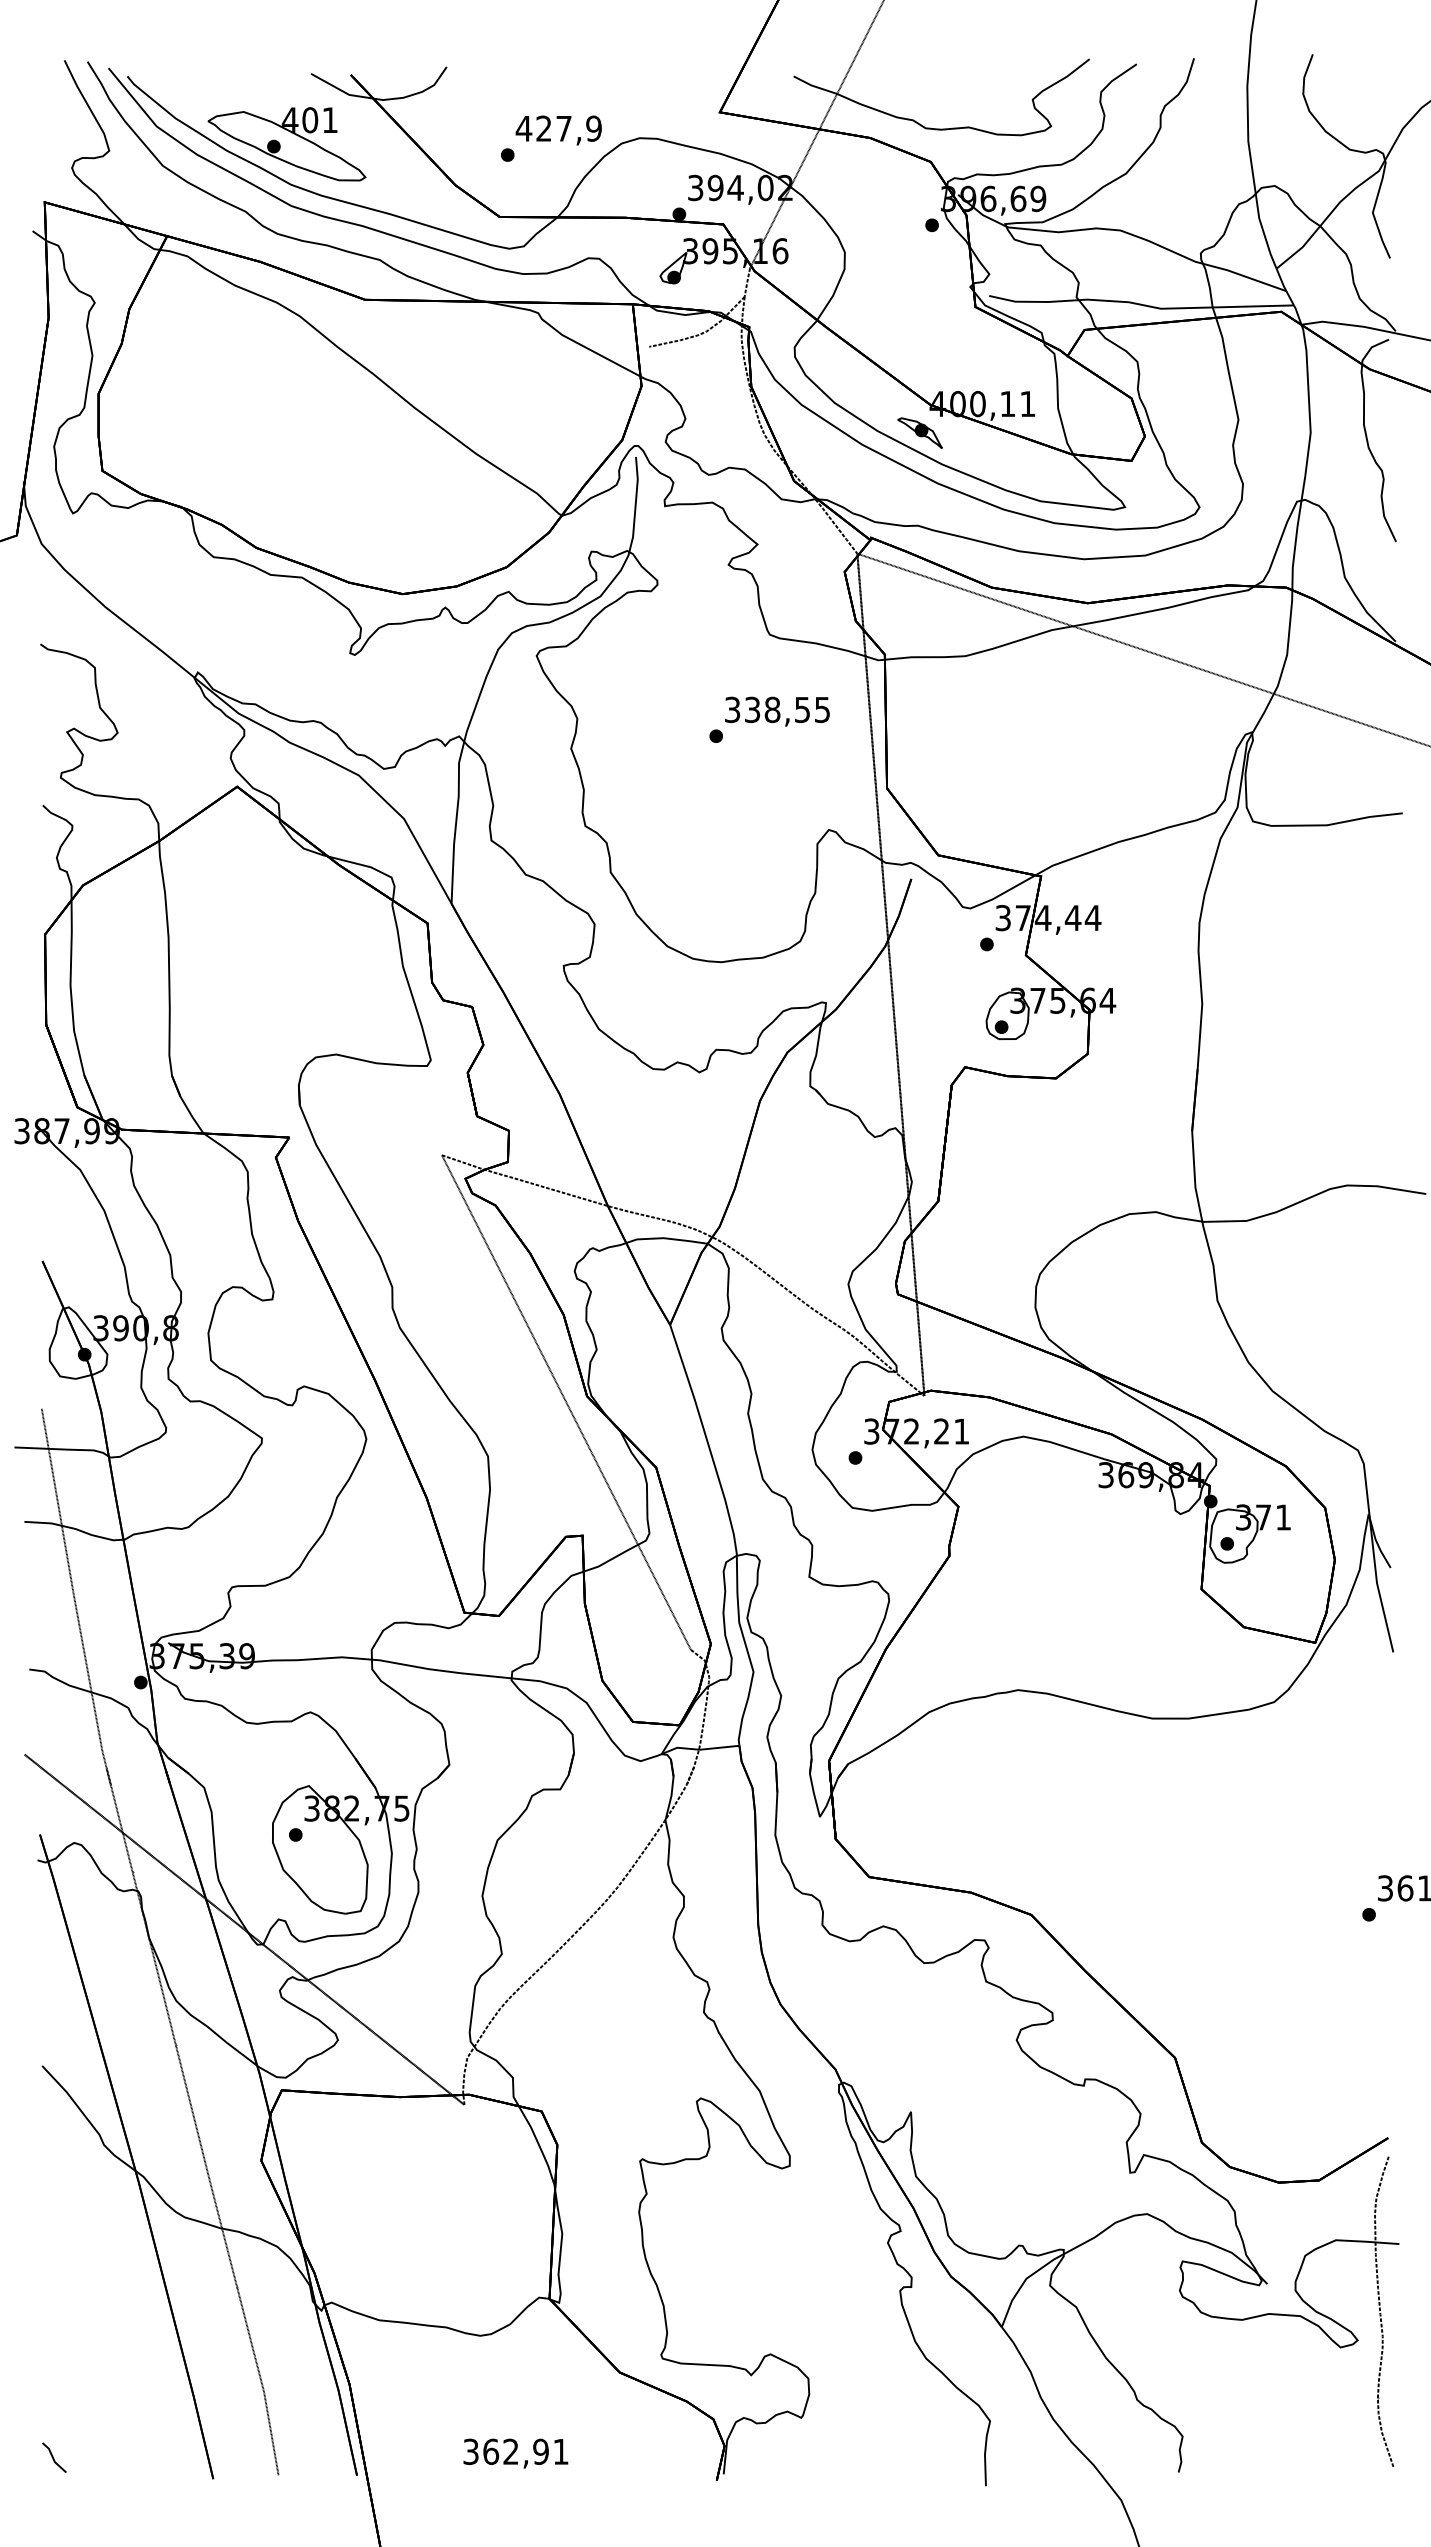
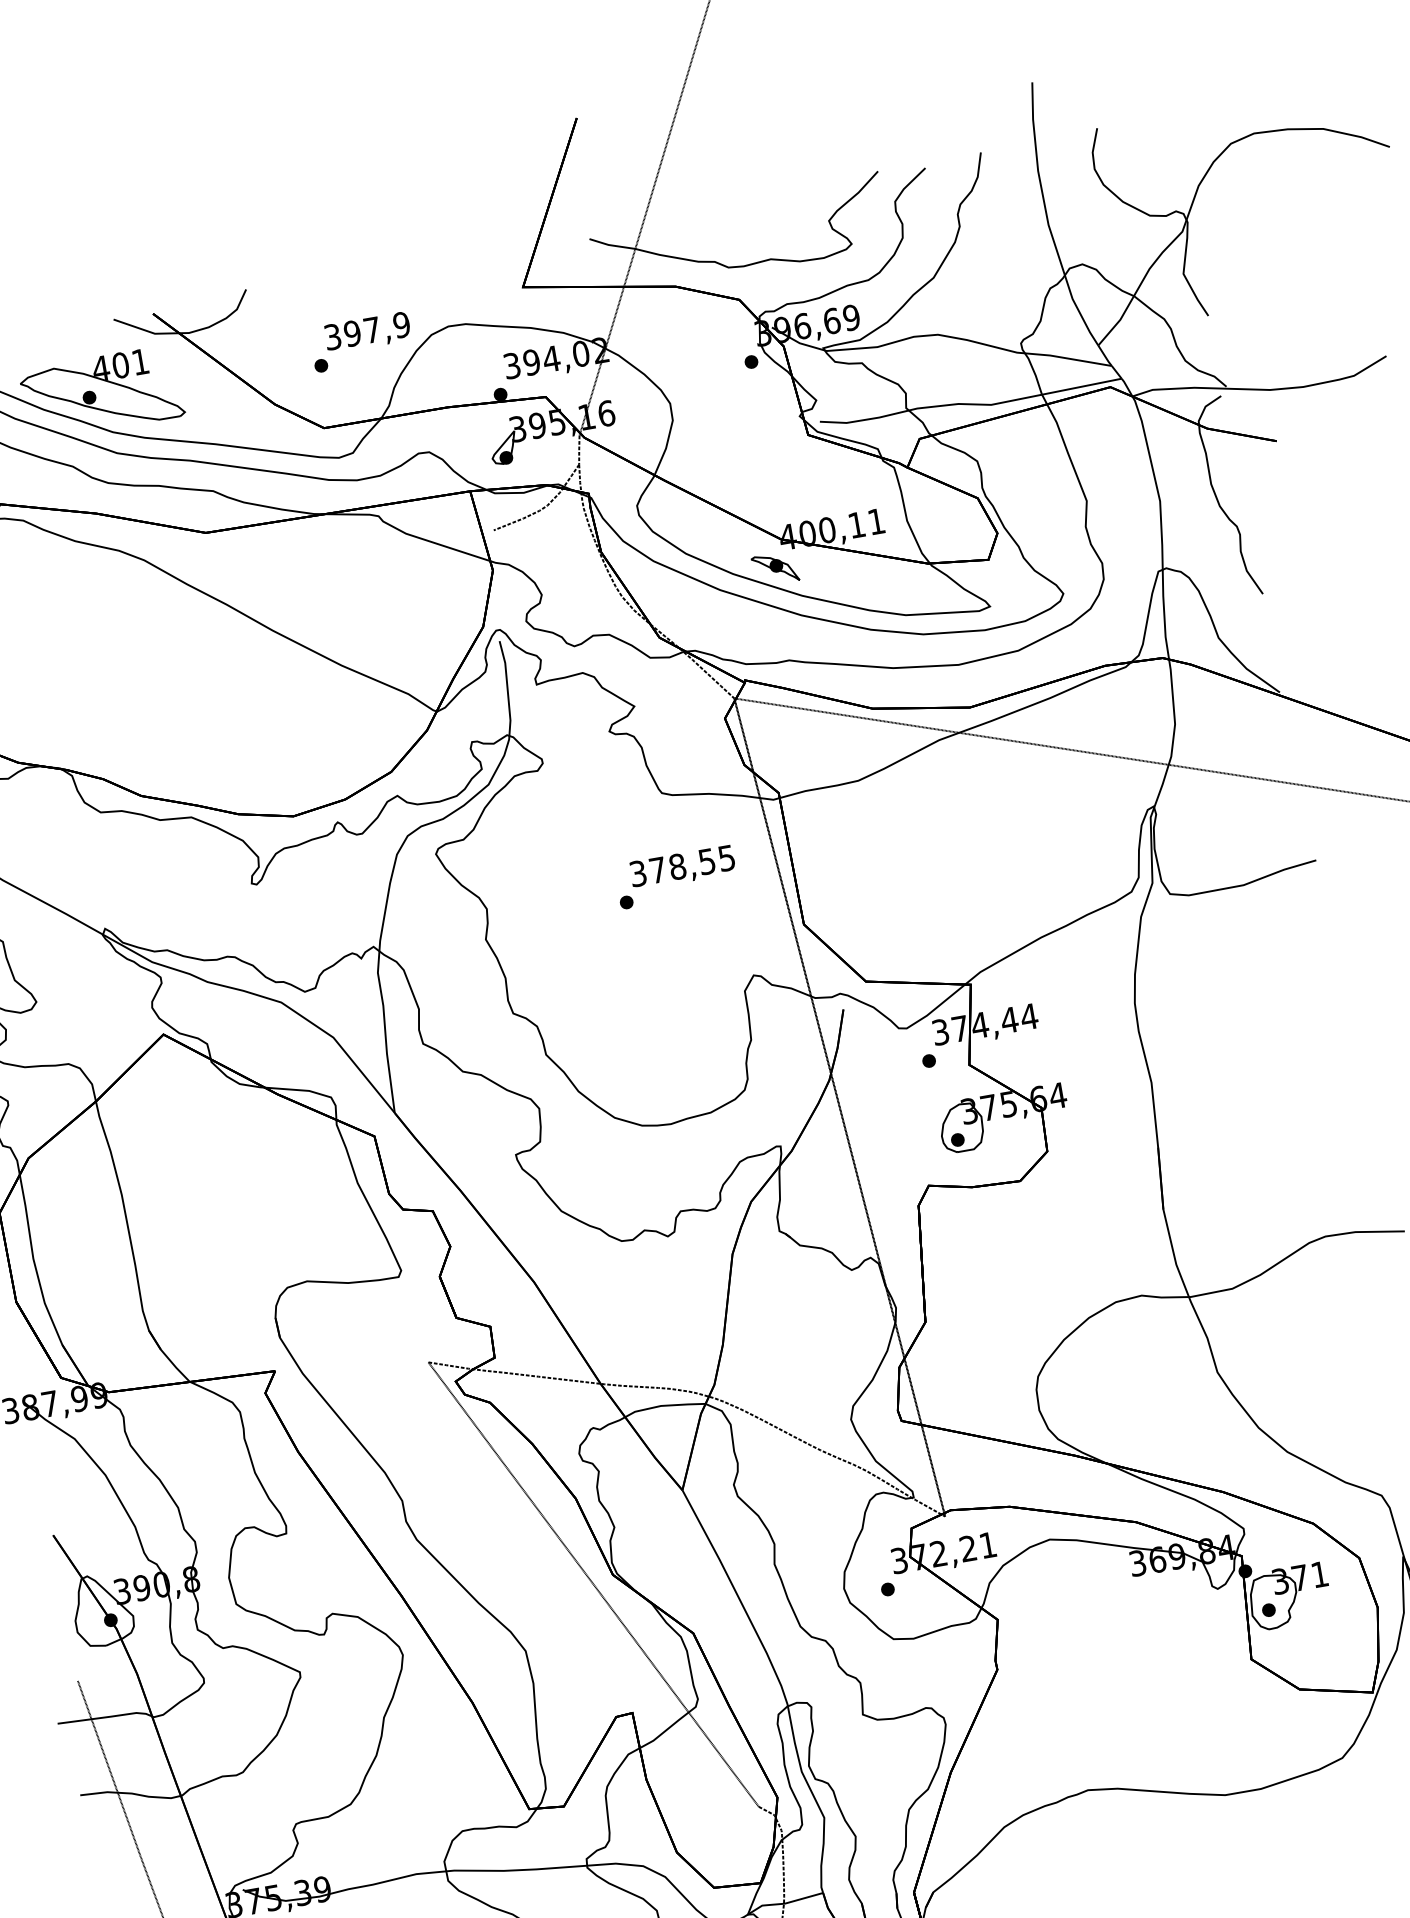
text: (533, 128) -> (342, 335), 427,9 -> 397,9
text: (752, 709) -> (657, 869), 338,55 -> 378,55

